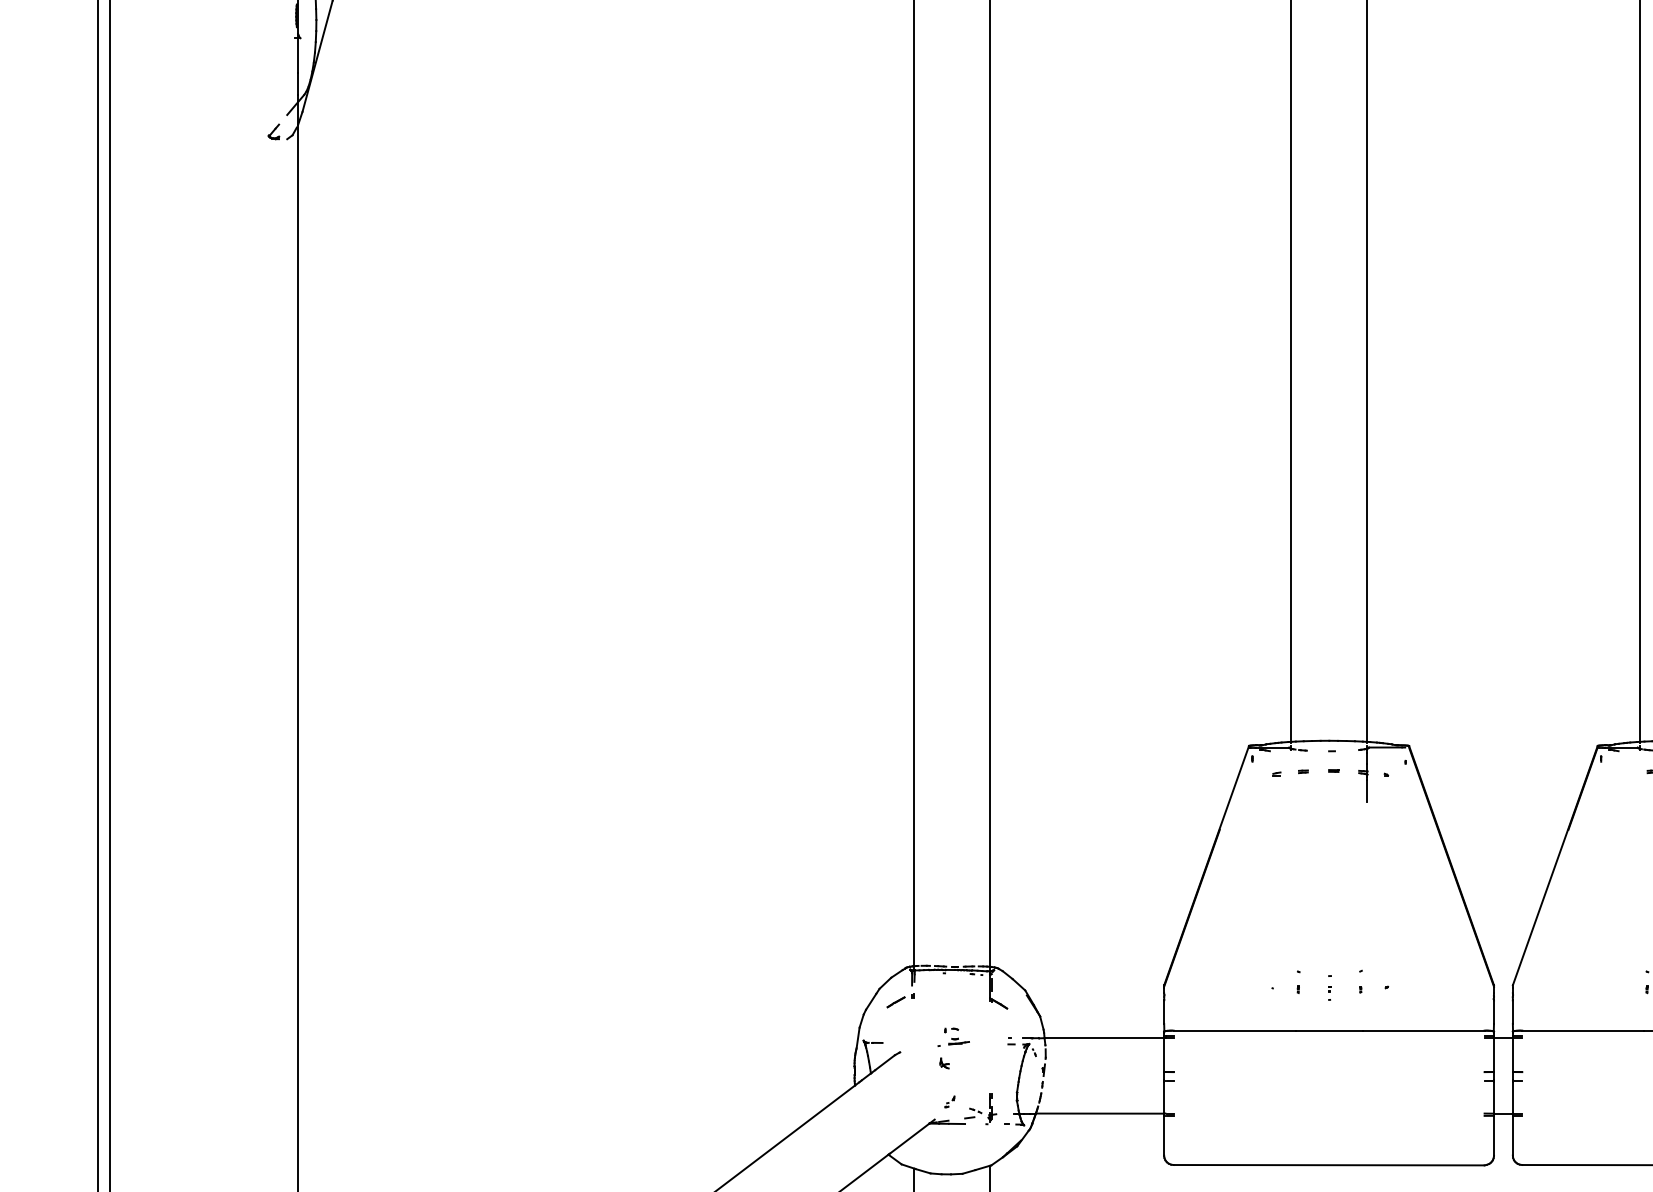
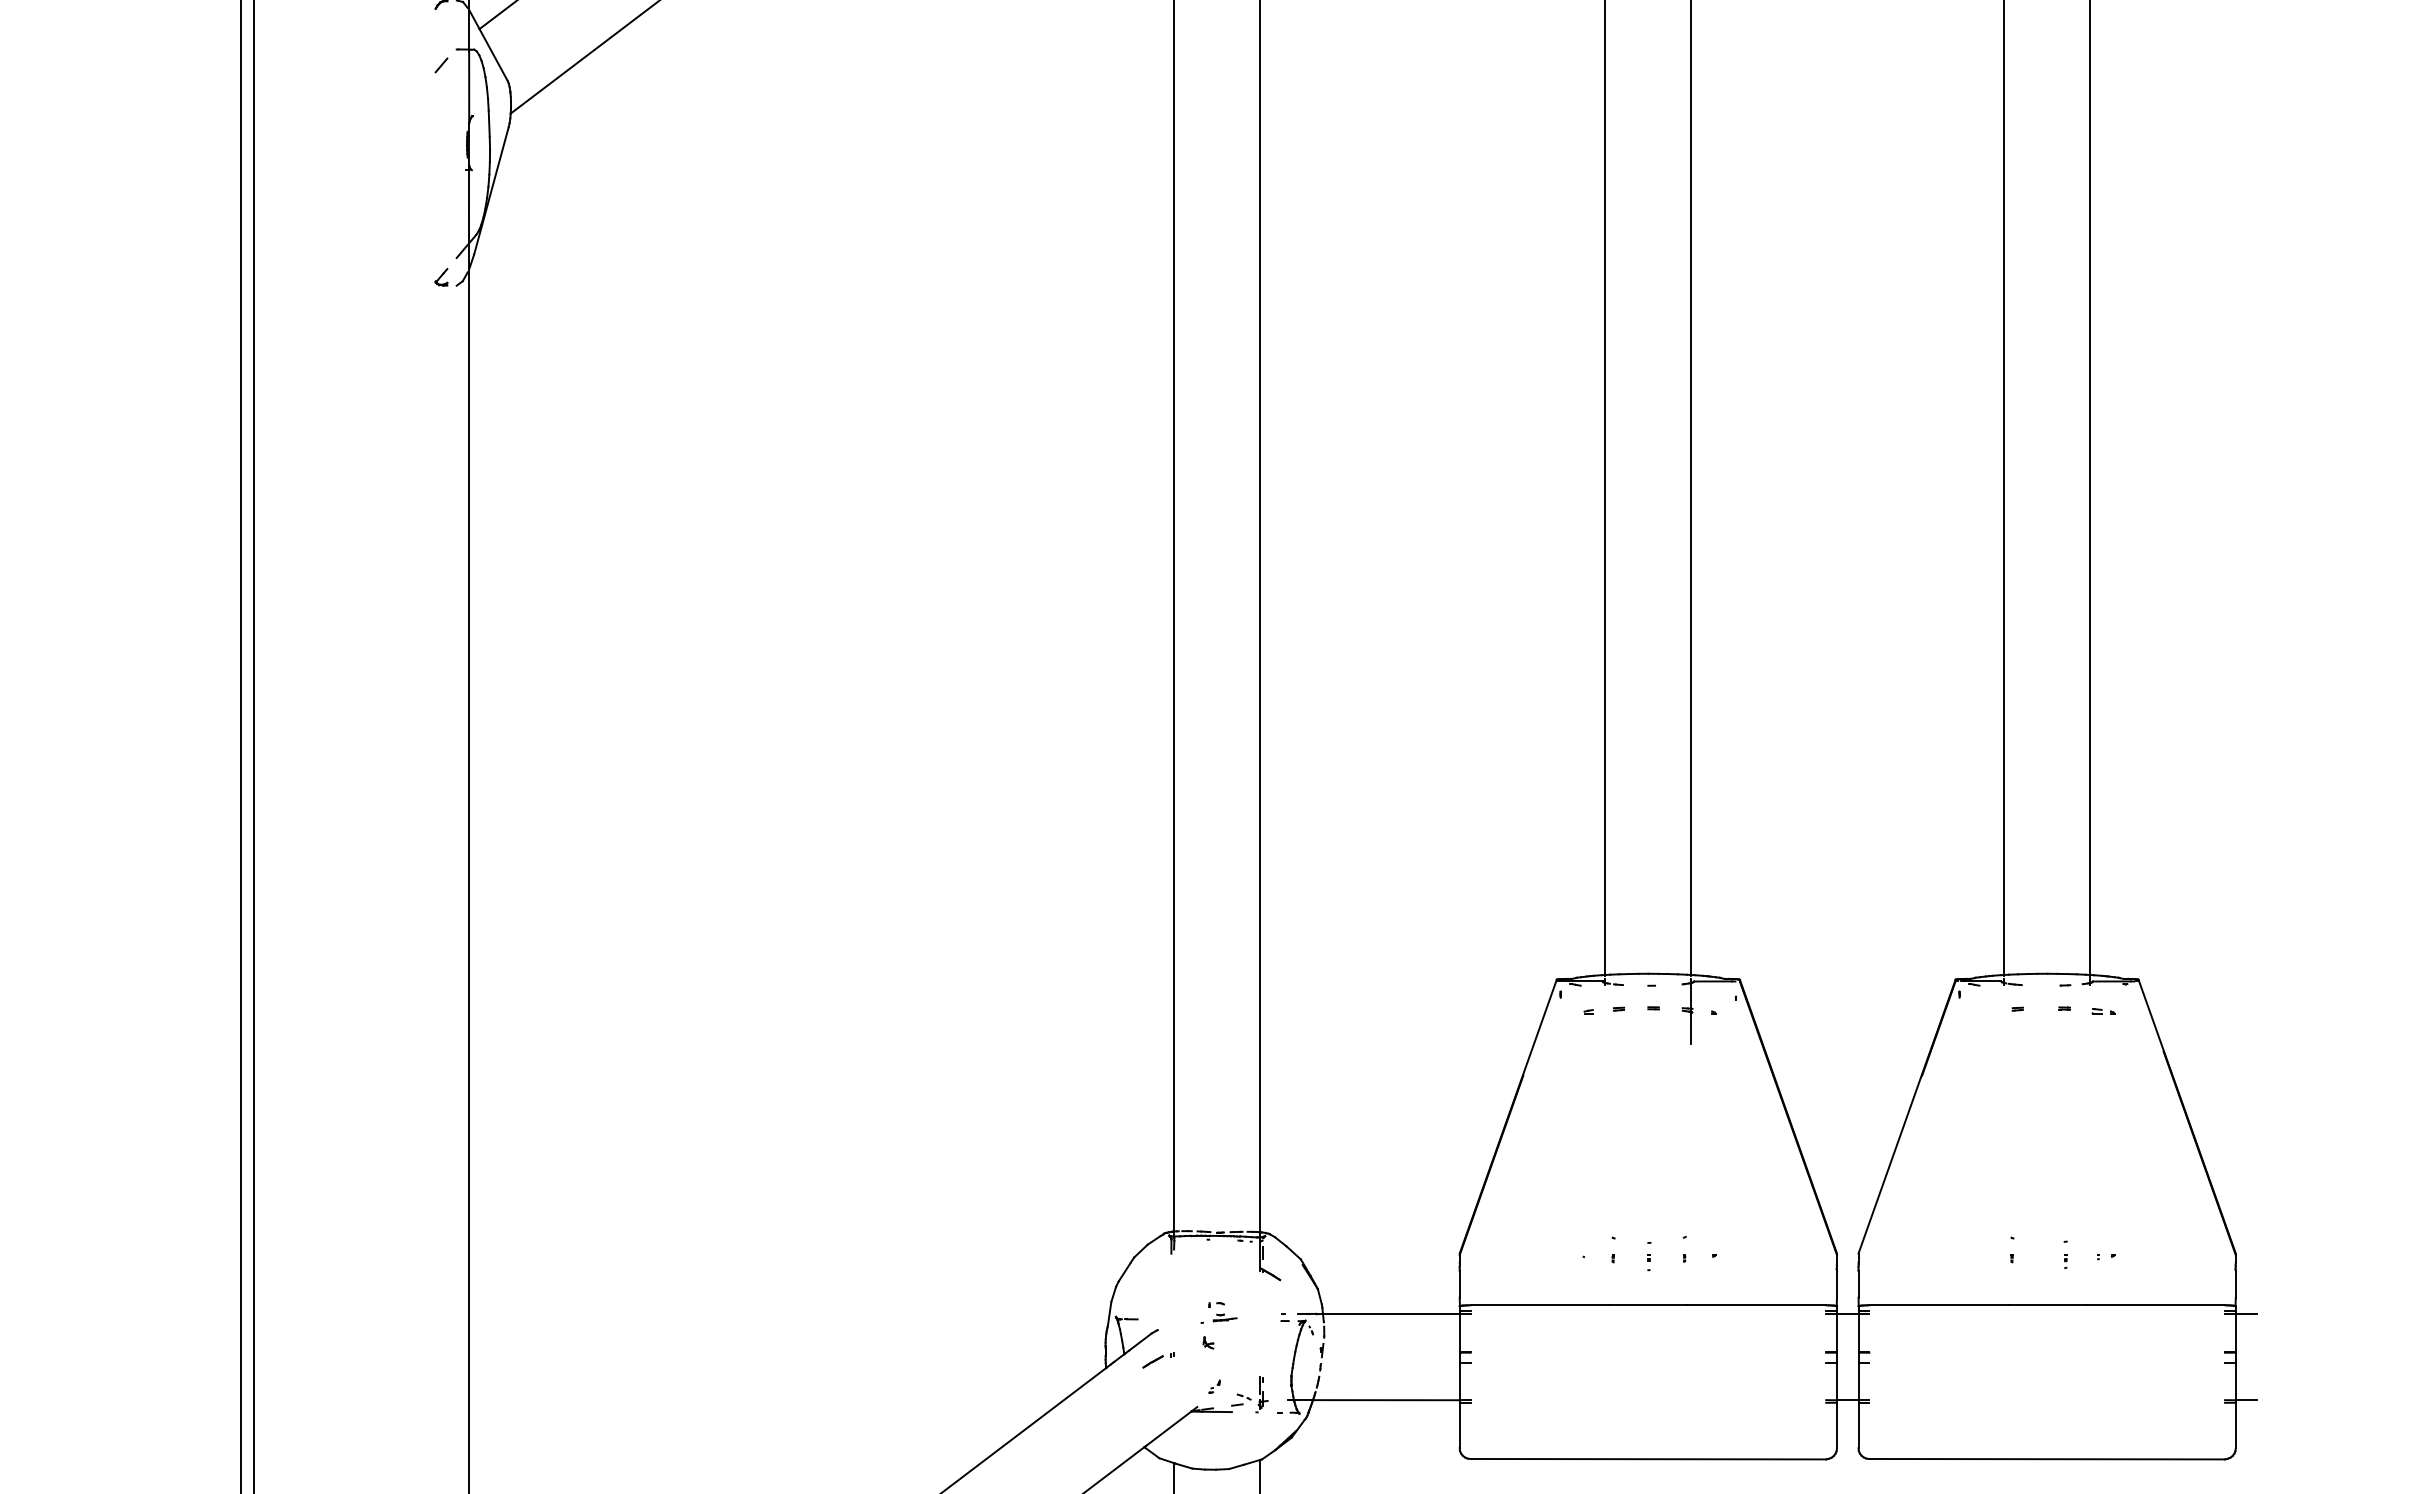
part: (900, 1001) -> (1158, 1360), moved

